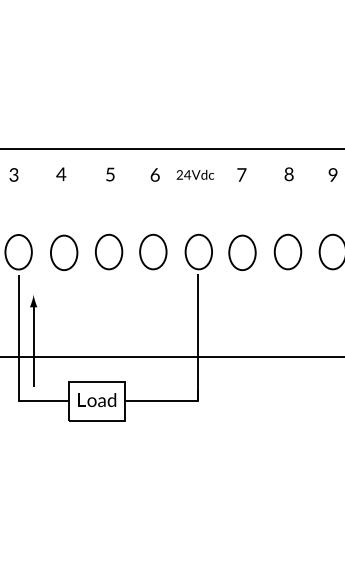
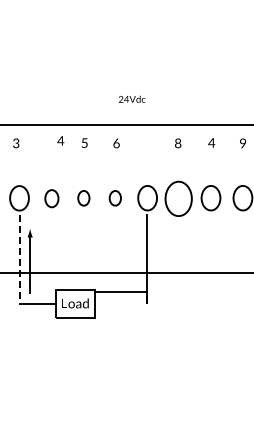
text: (60, 173) -> (60, 140), moved
text: (195, 173) -> (132, 98), moved
text: (288, 173) -> (211, 142), 8 -> 4
text: (242, 175) -> (178, 143), 7 -> 8
part: (63, 252) -> (51, 198), size x0.7
part: (108, 252) -> (83, 198), size x0.6
part: (153, 252) -> (115, 198), size x0.6
part: (242, 252) -> (178, 198), size x1.4
line: (18, 338) -> (19, 259), solid -> dashed
line: (162, 401) -> (121, 292), moved

